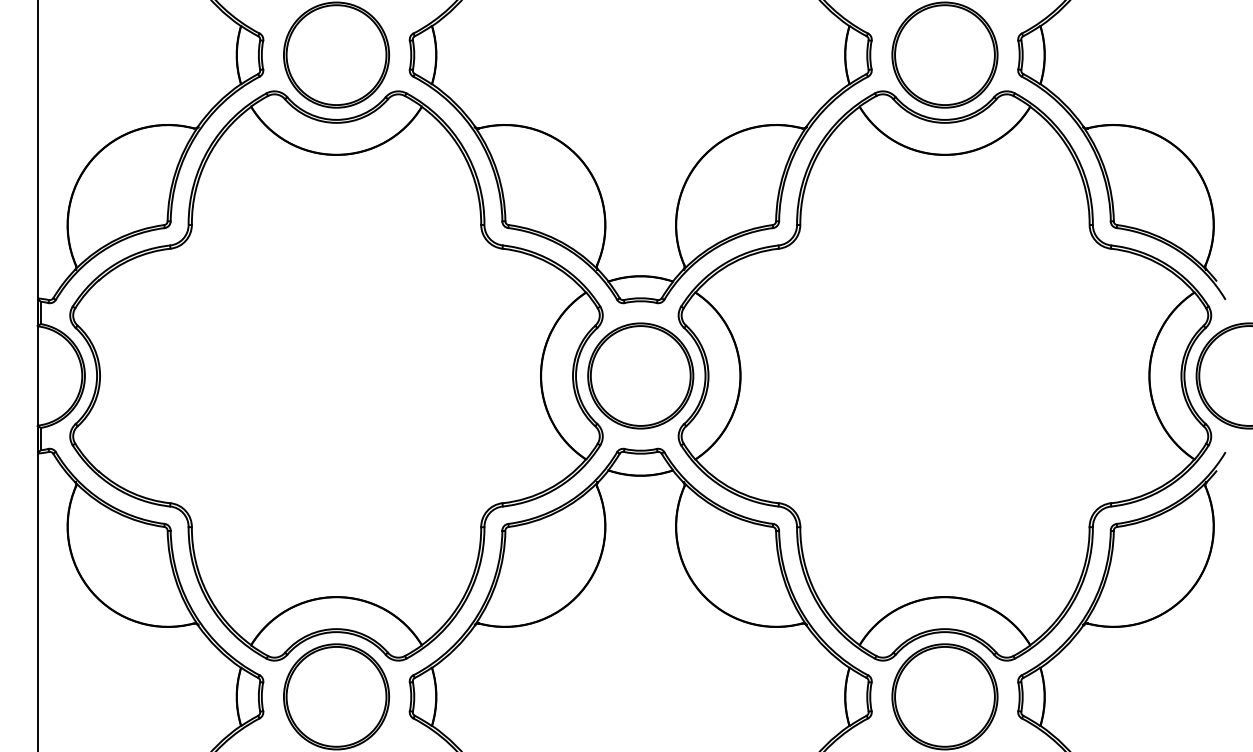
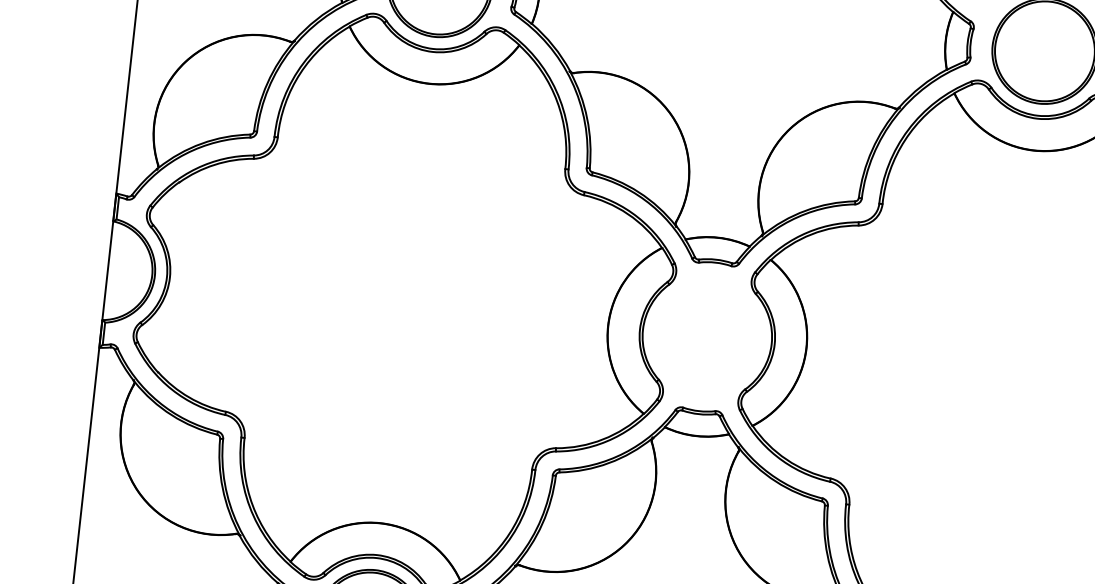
part: (640, 375) -> (707, 336), removed

